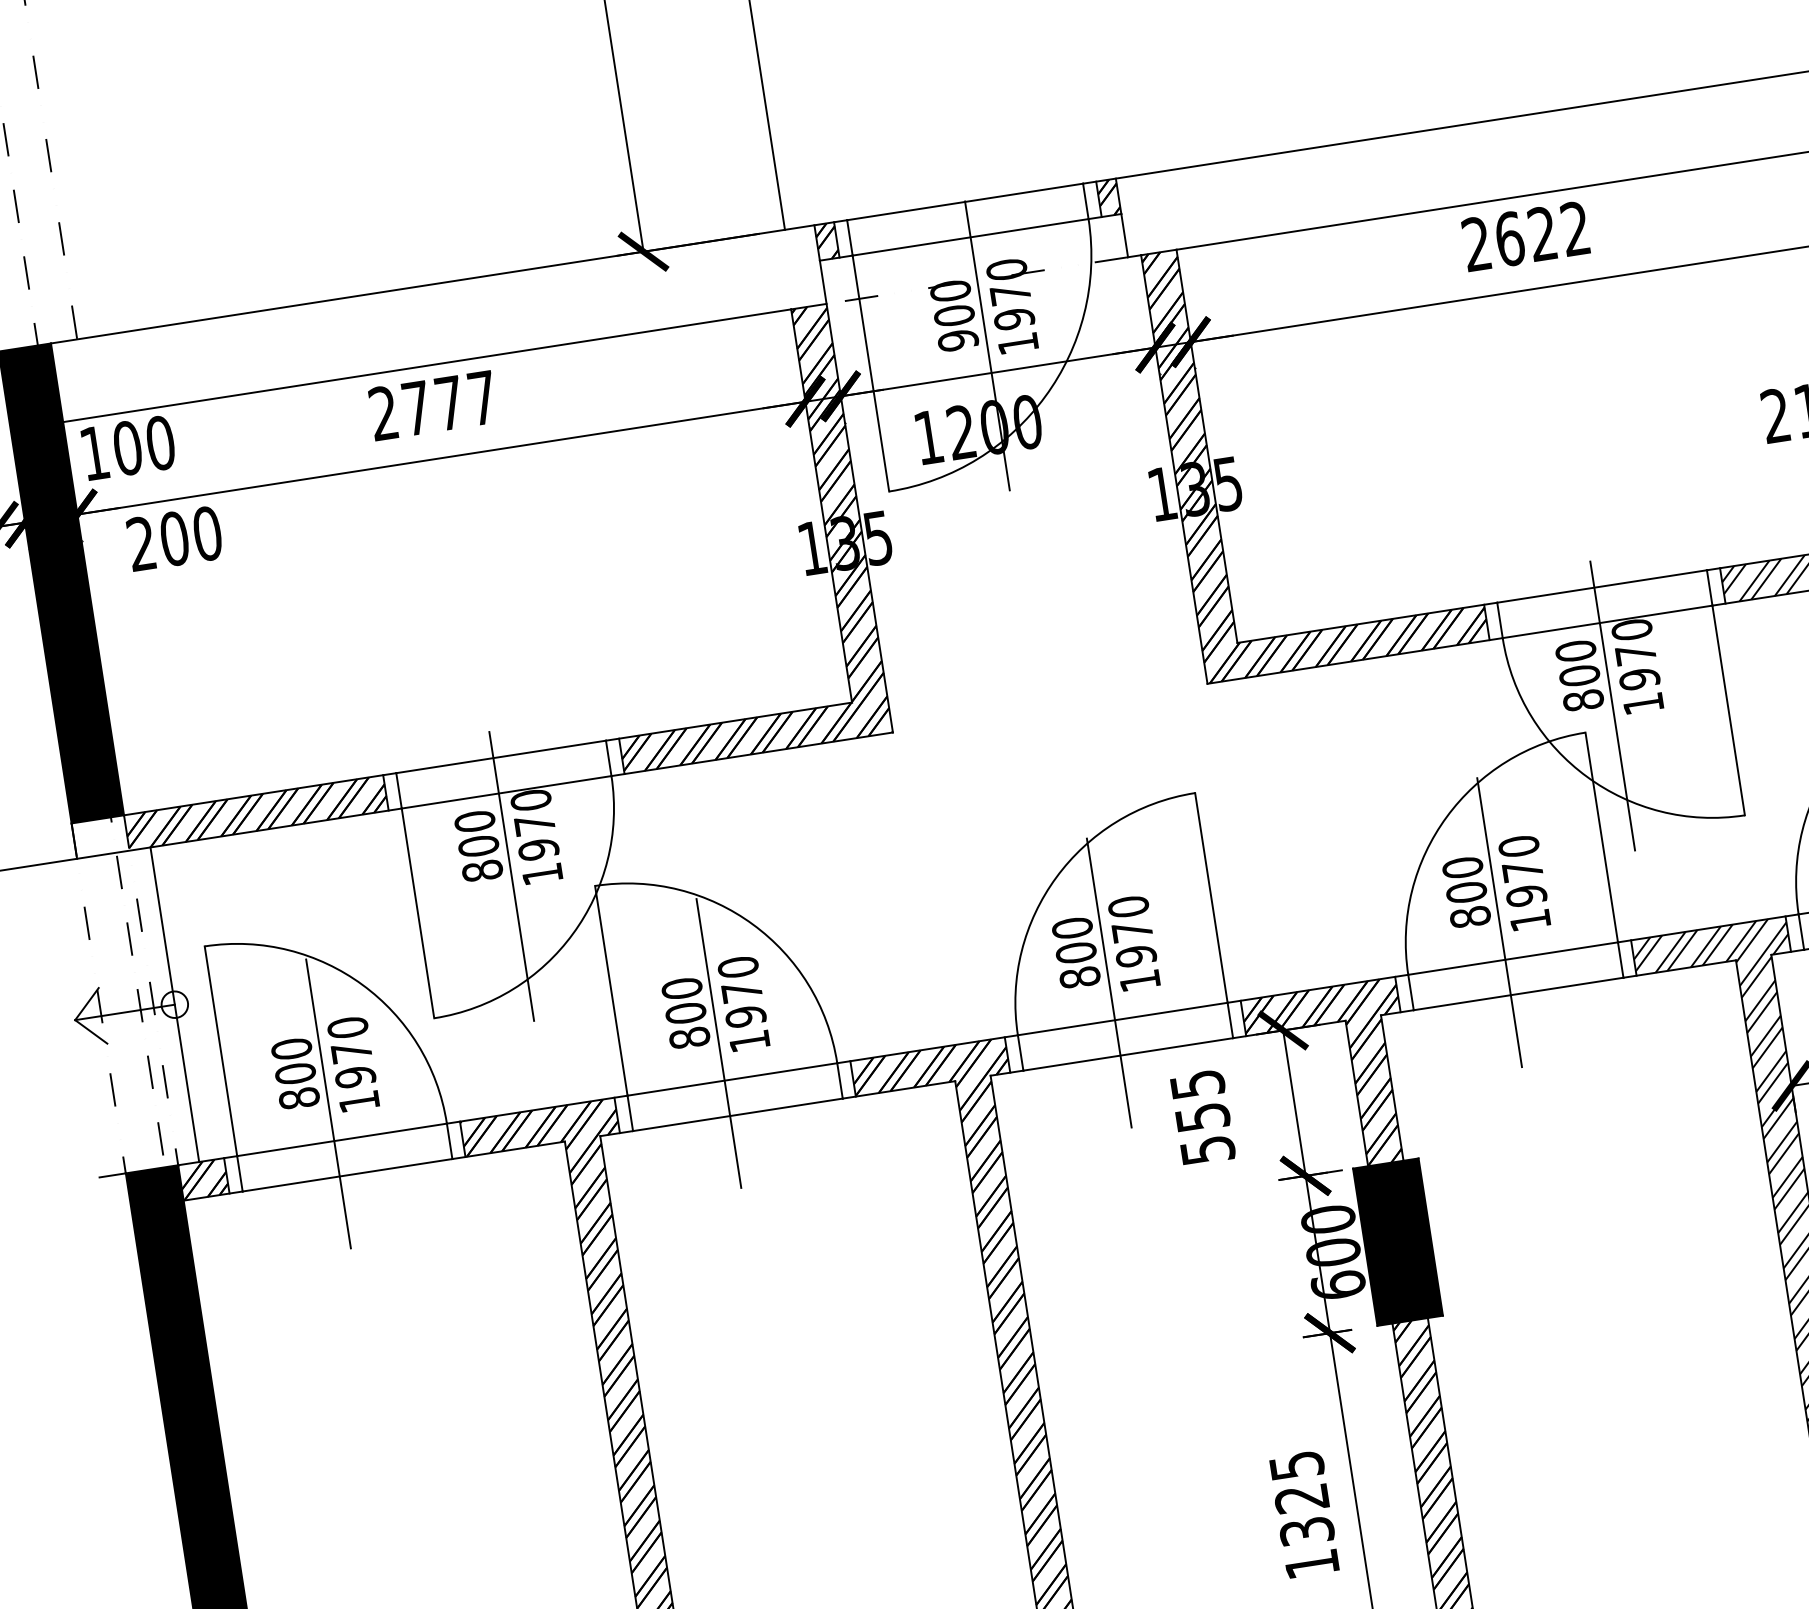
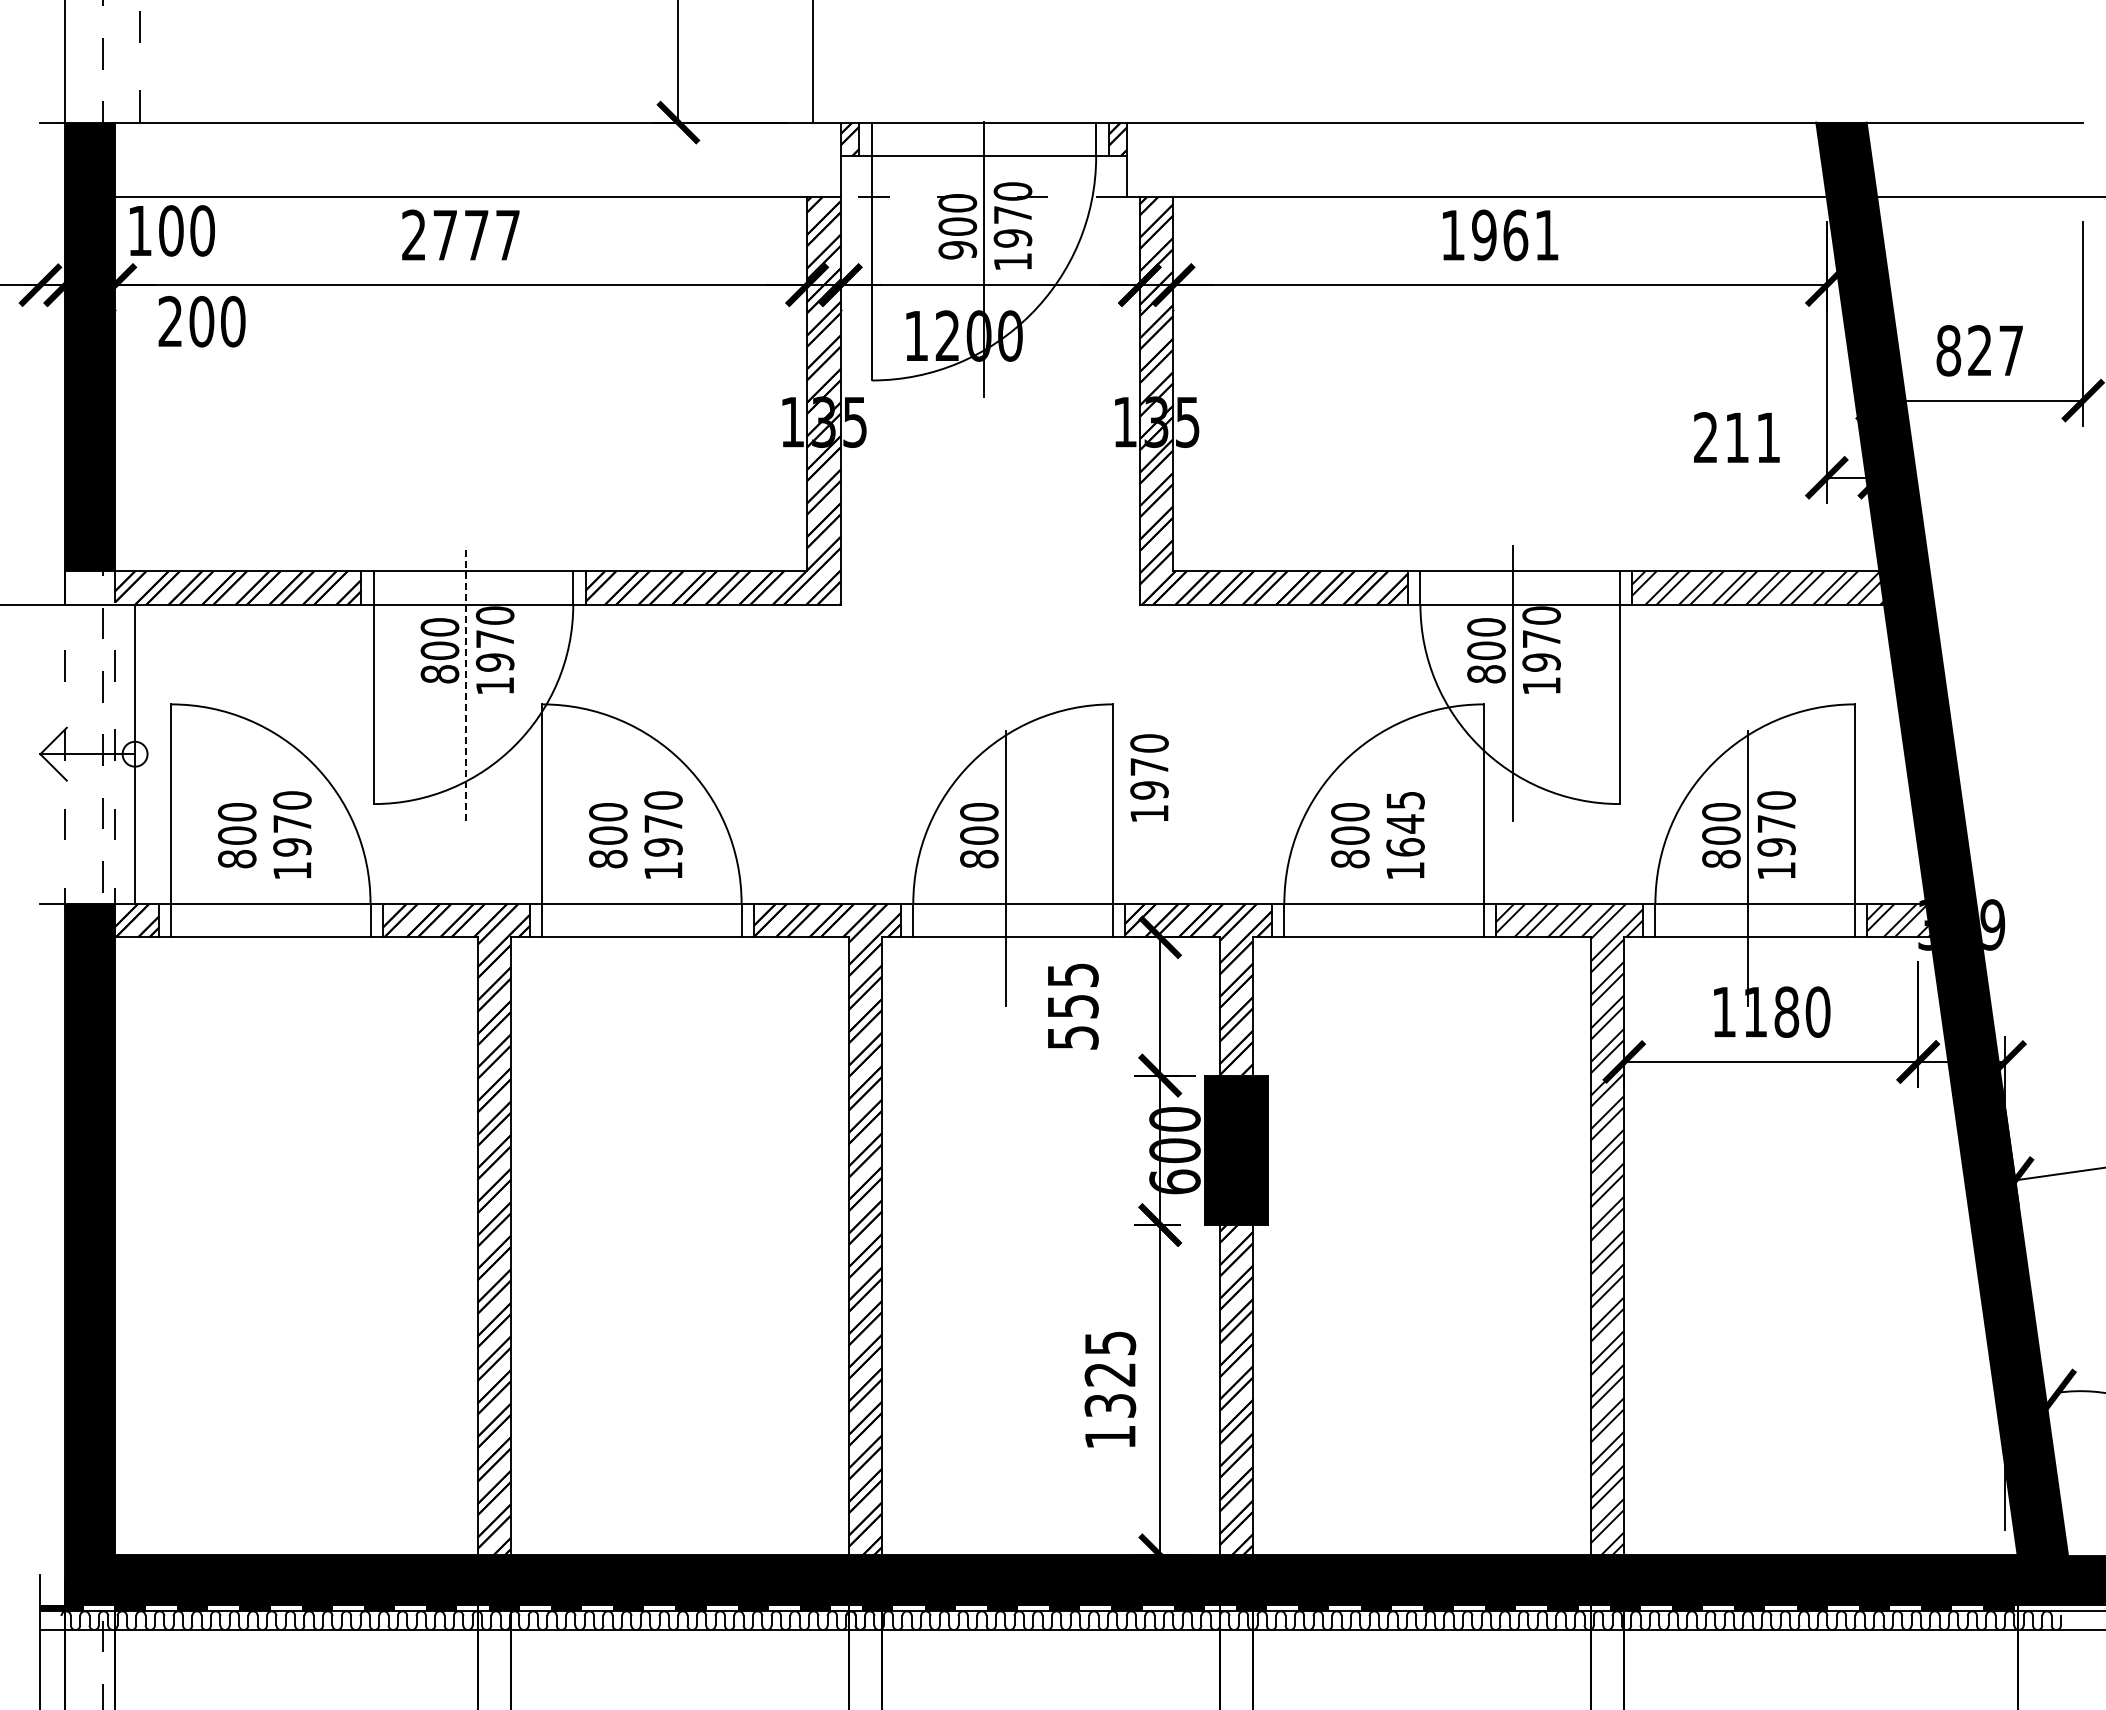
text: (1525, 236) -> (1499, 235), 2622 -> 1961
text: (1522, 870) -> (1405, 823), 1970 -> 1645
line: (511, 876) -> (466, 683), solid -> dashed
line: (1499, 922) -> (1376, 868), removed
text: (1134, 942) -> (1149, 777), moved
line: (718, 1043) -> (634, 868), removed
line: (328, 1104) -> (263, 868), removed

